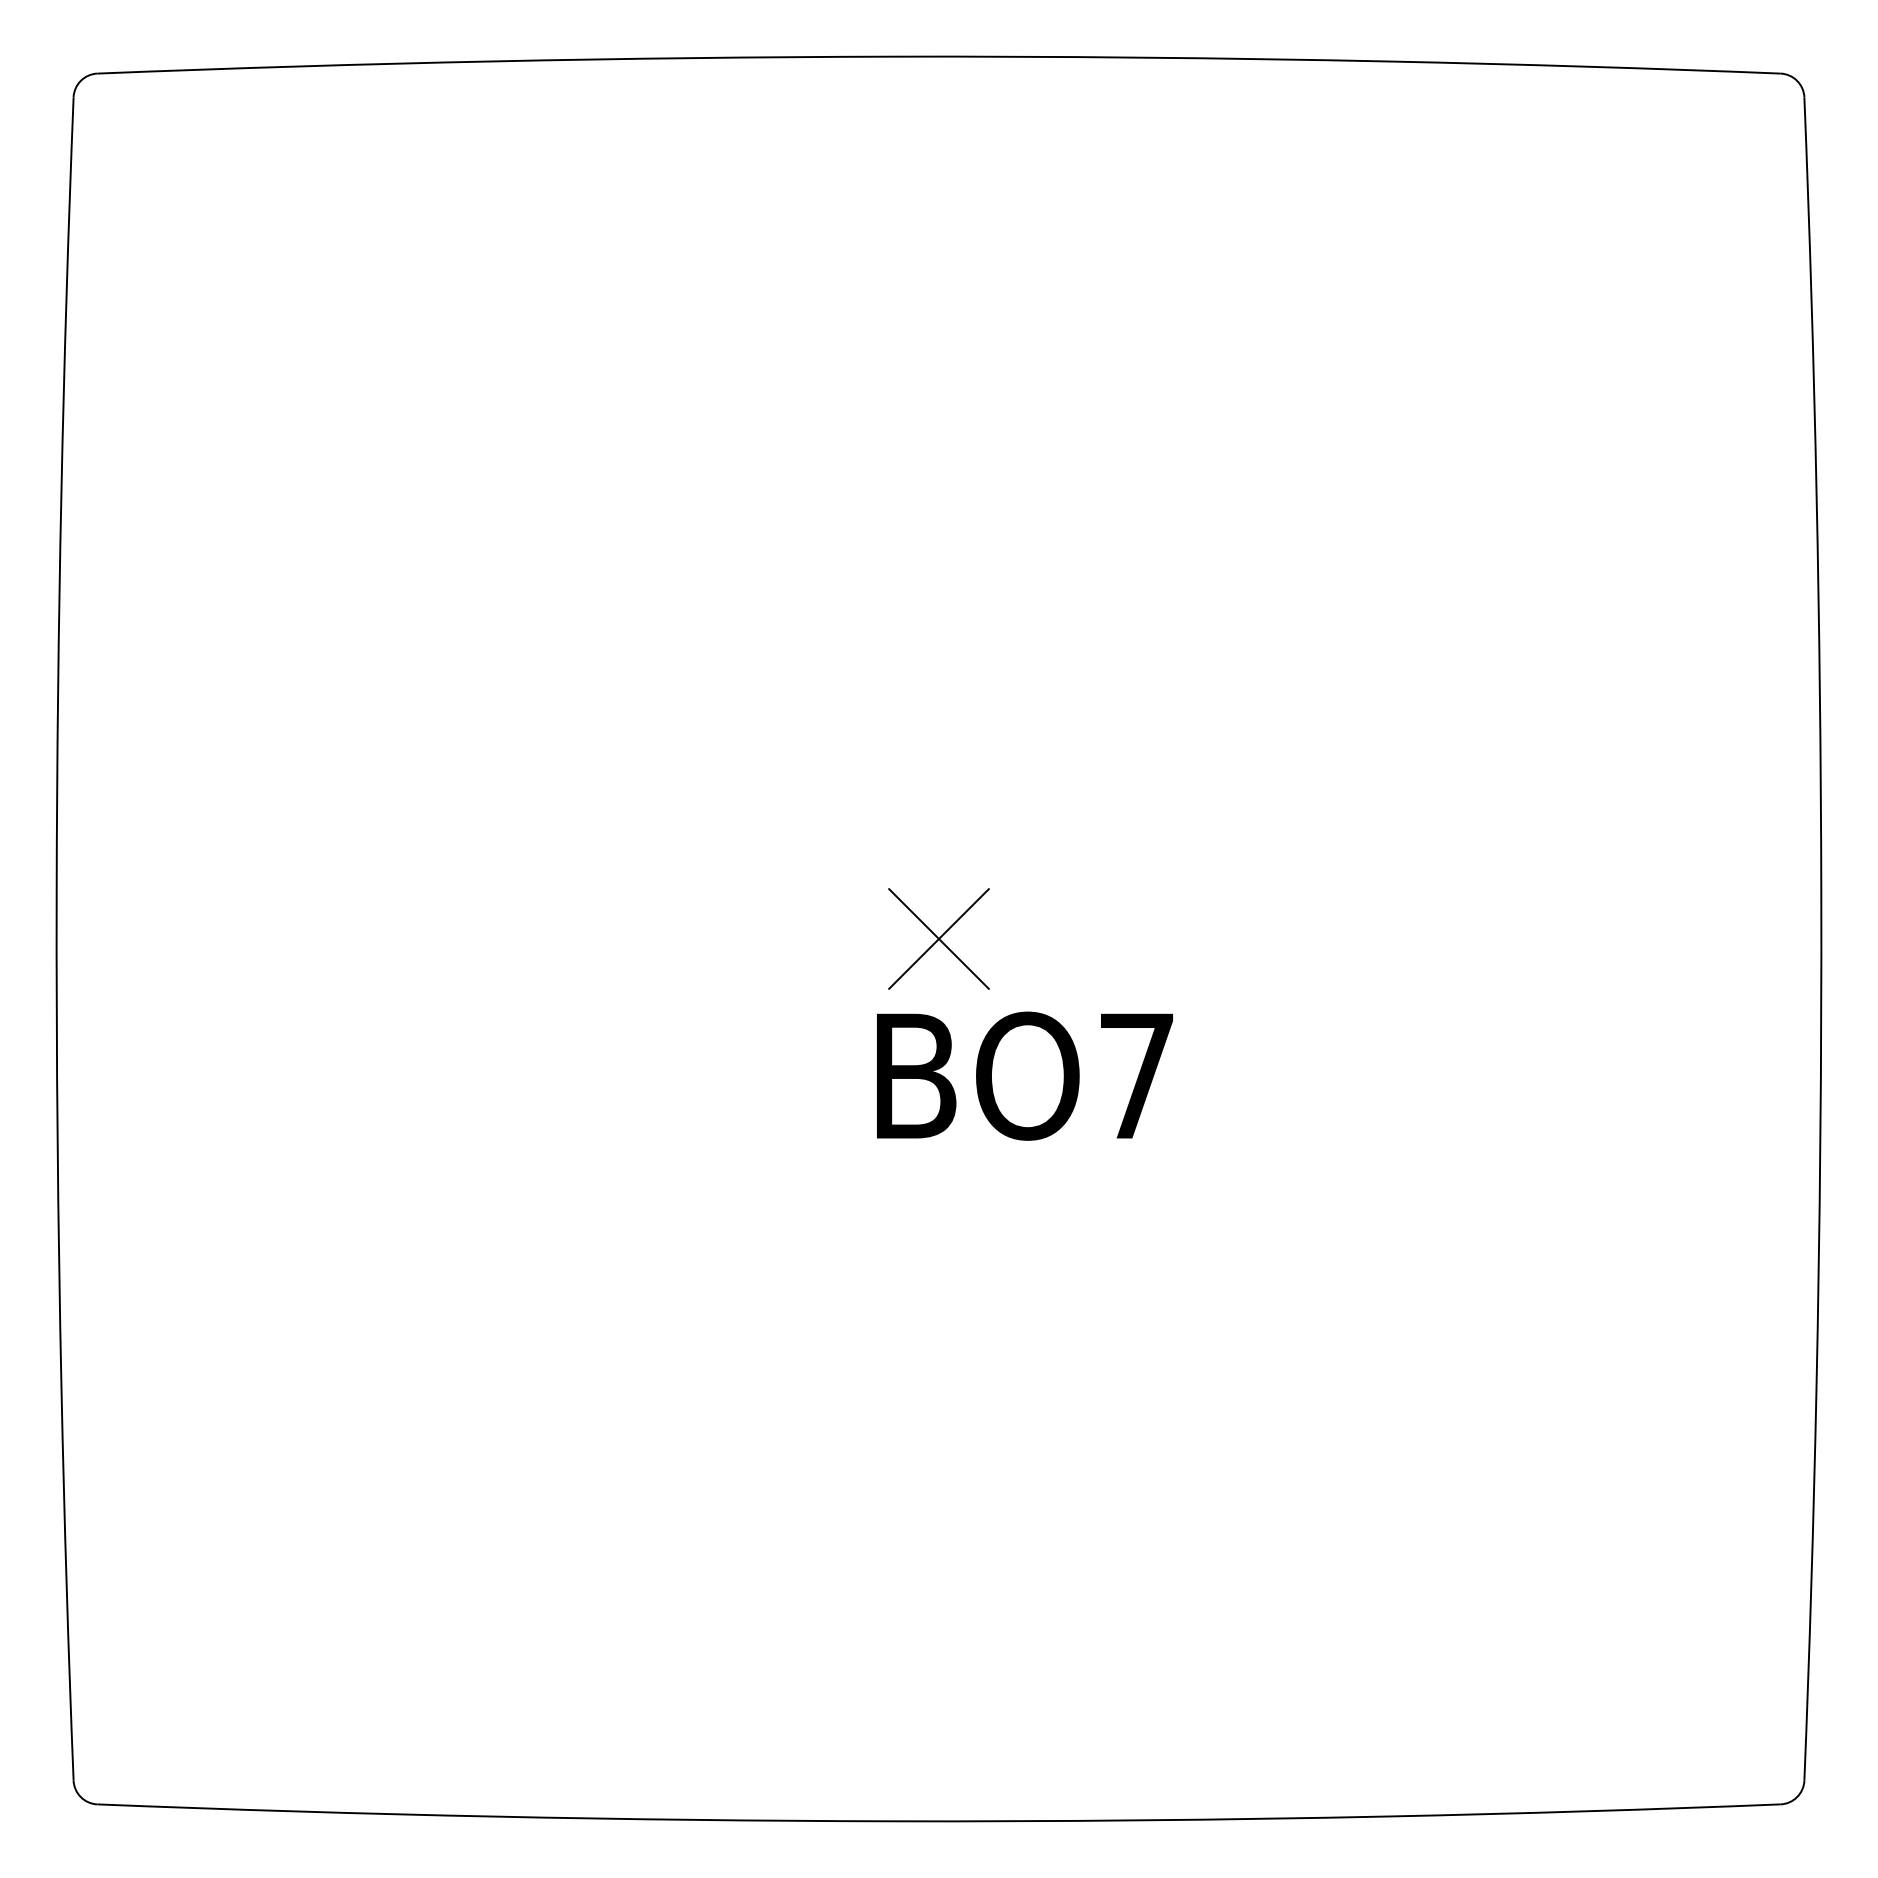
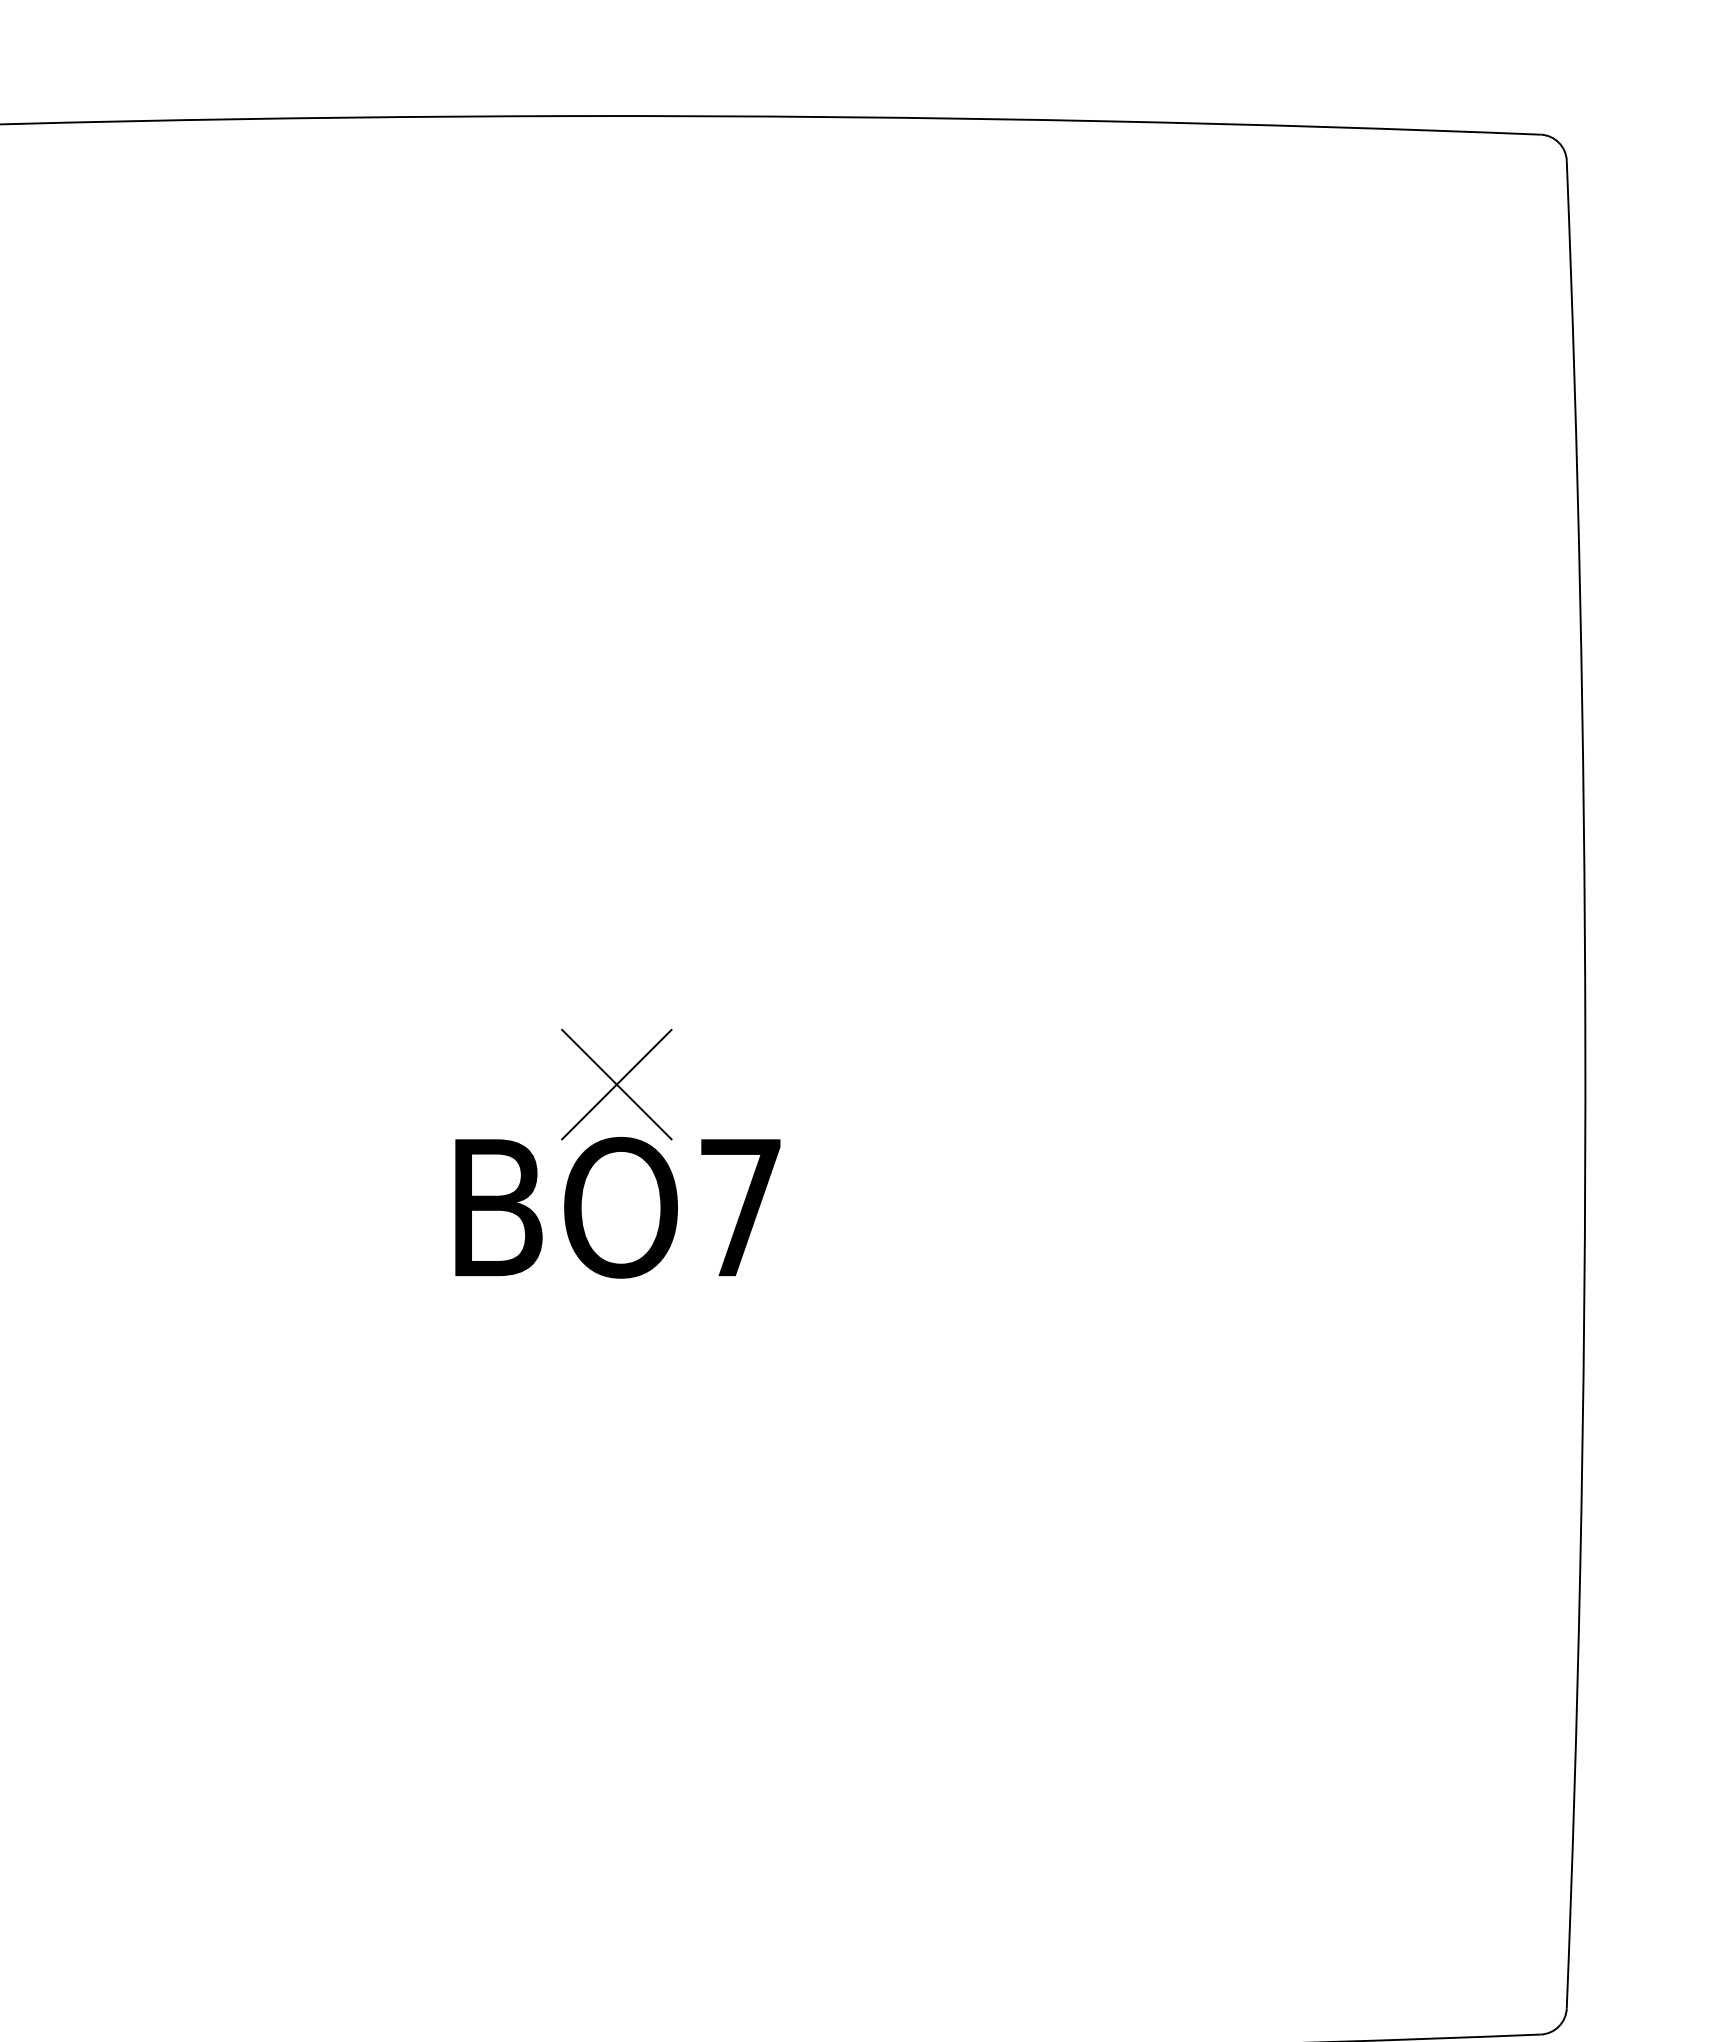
text: (1024, 1075) -> (617, 1207), moved

